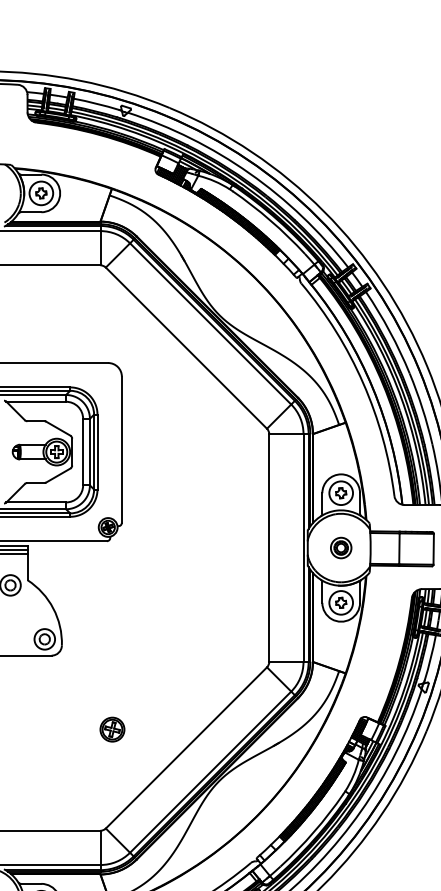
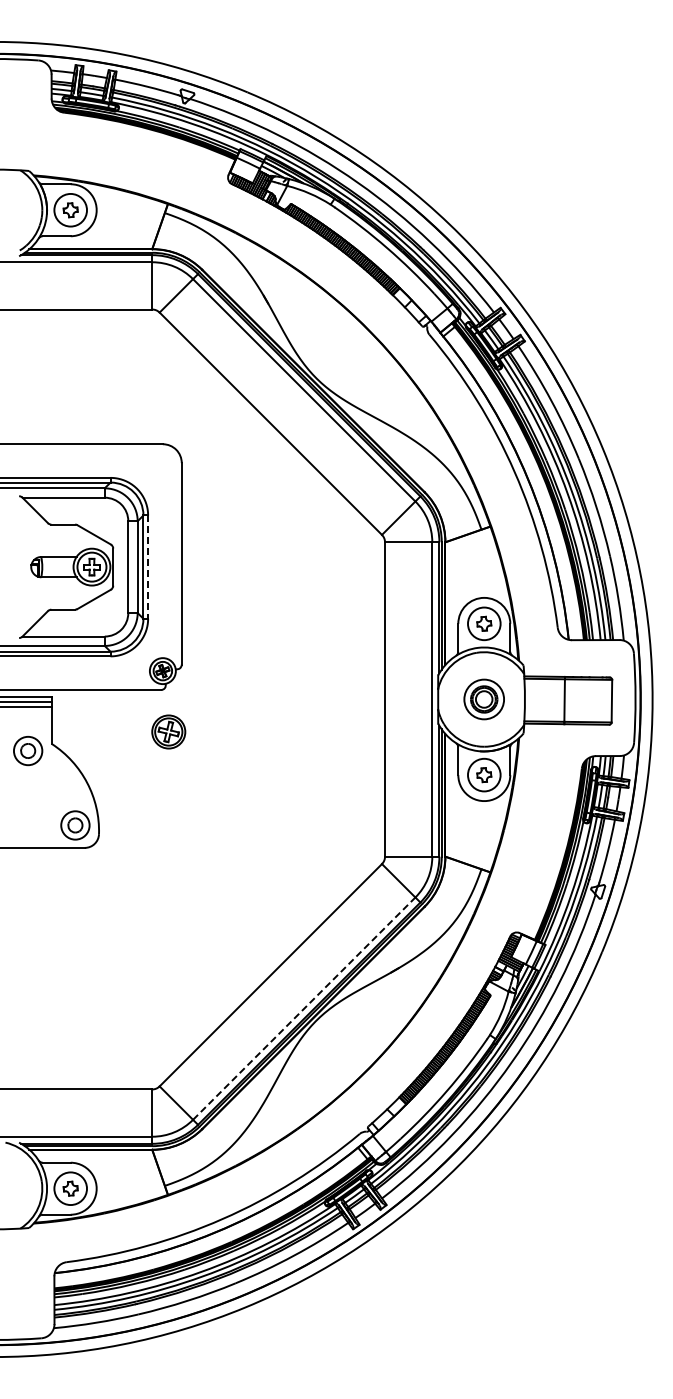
line: (97, 452) -> (148, 567), solid -> dashed
part: (341, 548) -> (484, 699), size x1.4
part: (112, 729) -> (168, 731), moved
line: (210, 772) -> (304, 1008), solid -> dashed

